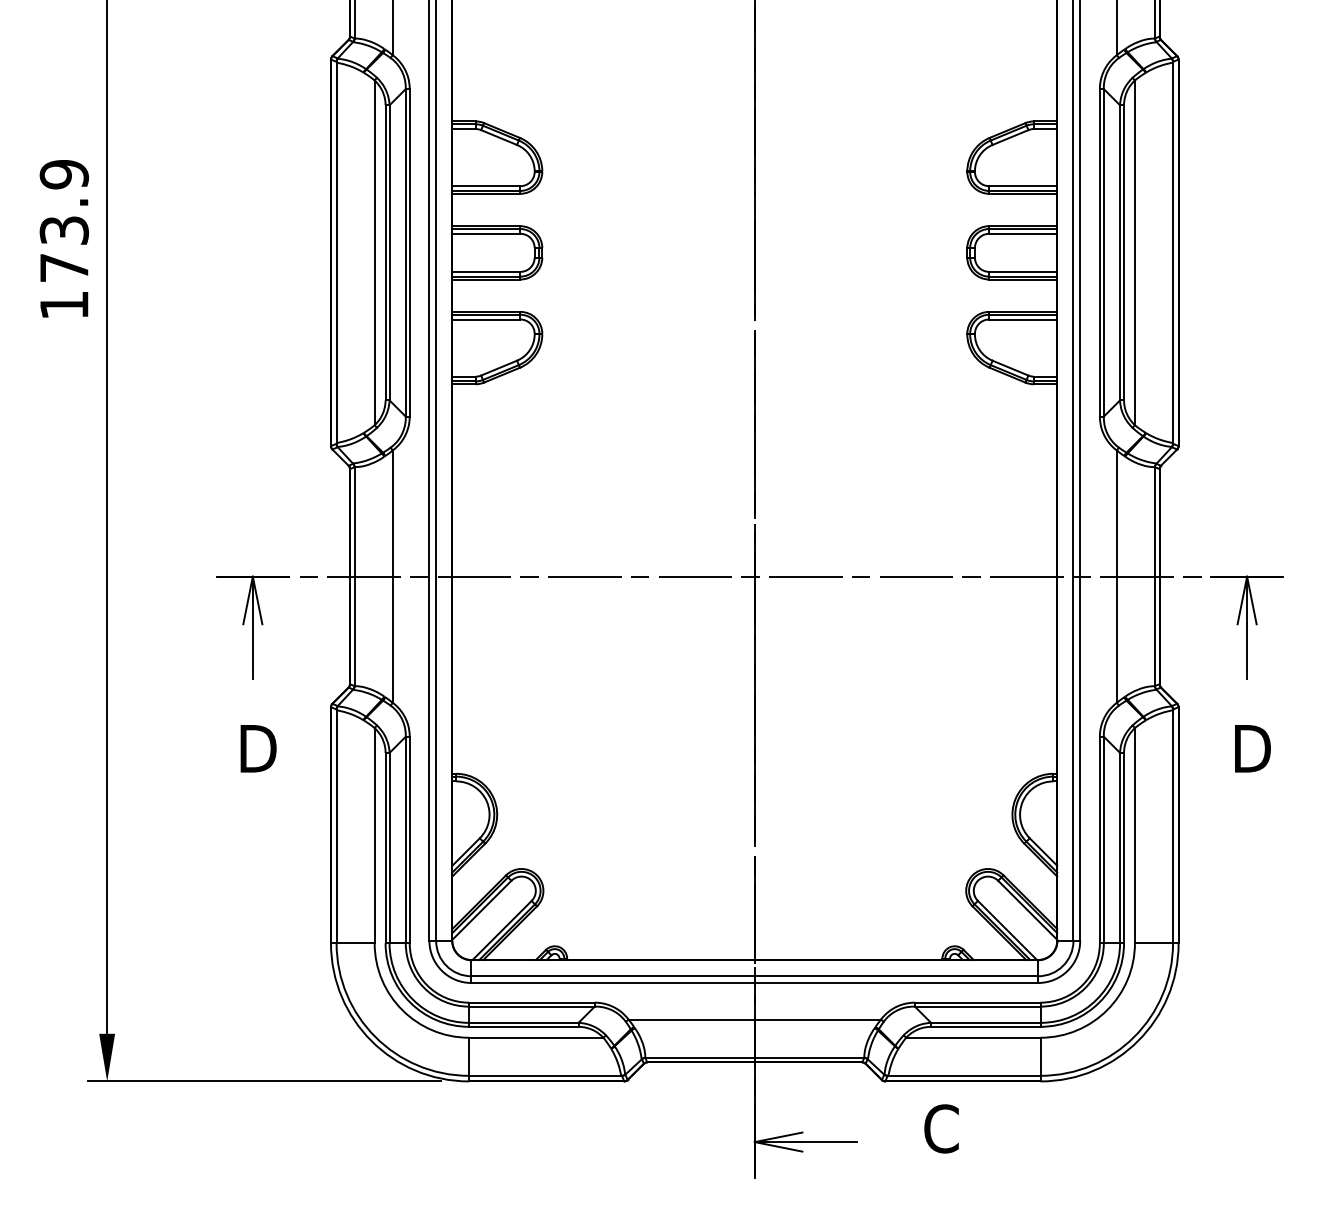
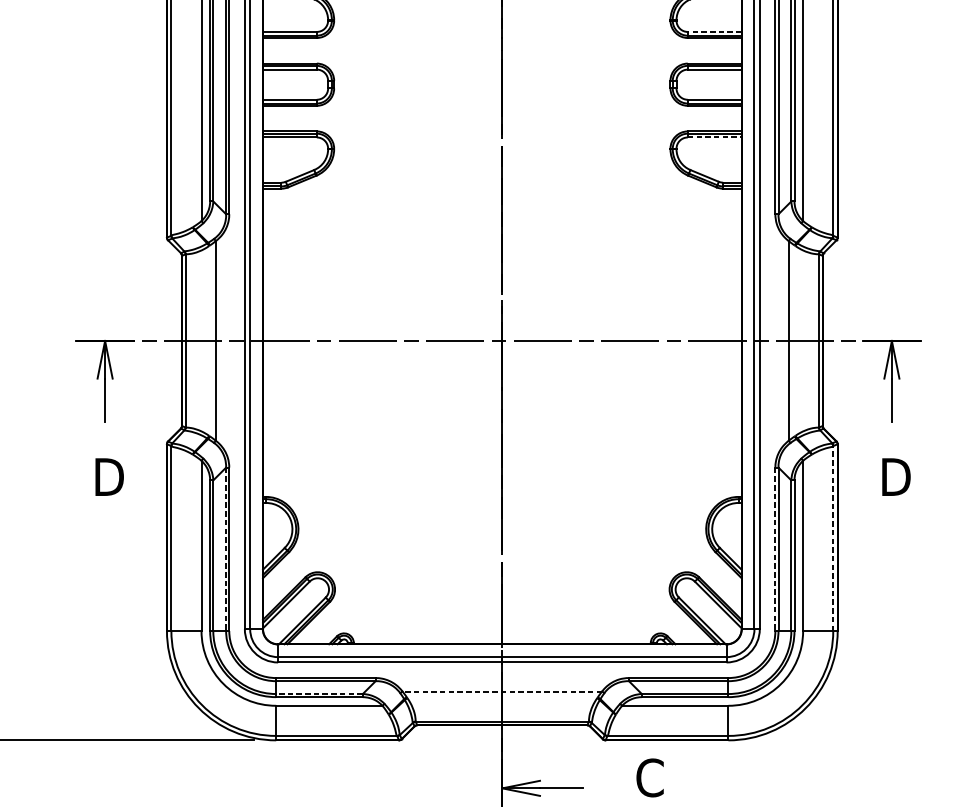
line: (1023, 186) -> (714, 32), solid -> dashed
line: (1023, 319) -> (714, 137), solid -> dashed
line: (1173, 826) -> (833, 538), solid -> dashed
line: (405, 840) -> (225, 549), solid -> dashed
line: (1099, 840) -> (775, 549), solid -> dashed
line: (754, 1019) -> (502, 691), solid -> dashed
line: (523, 1022) -> (319, 693), solid -> dashed

